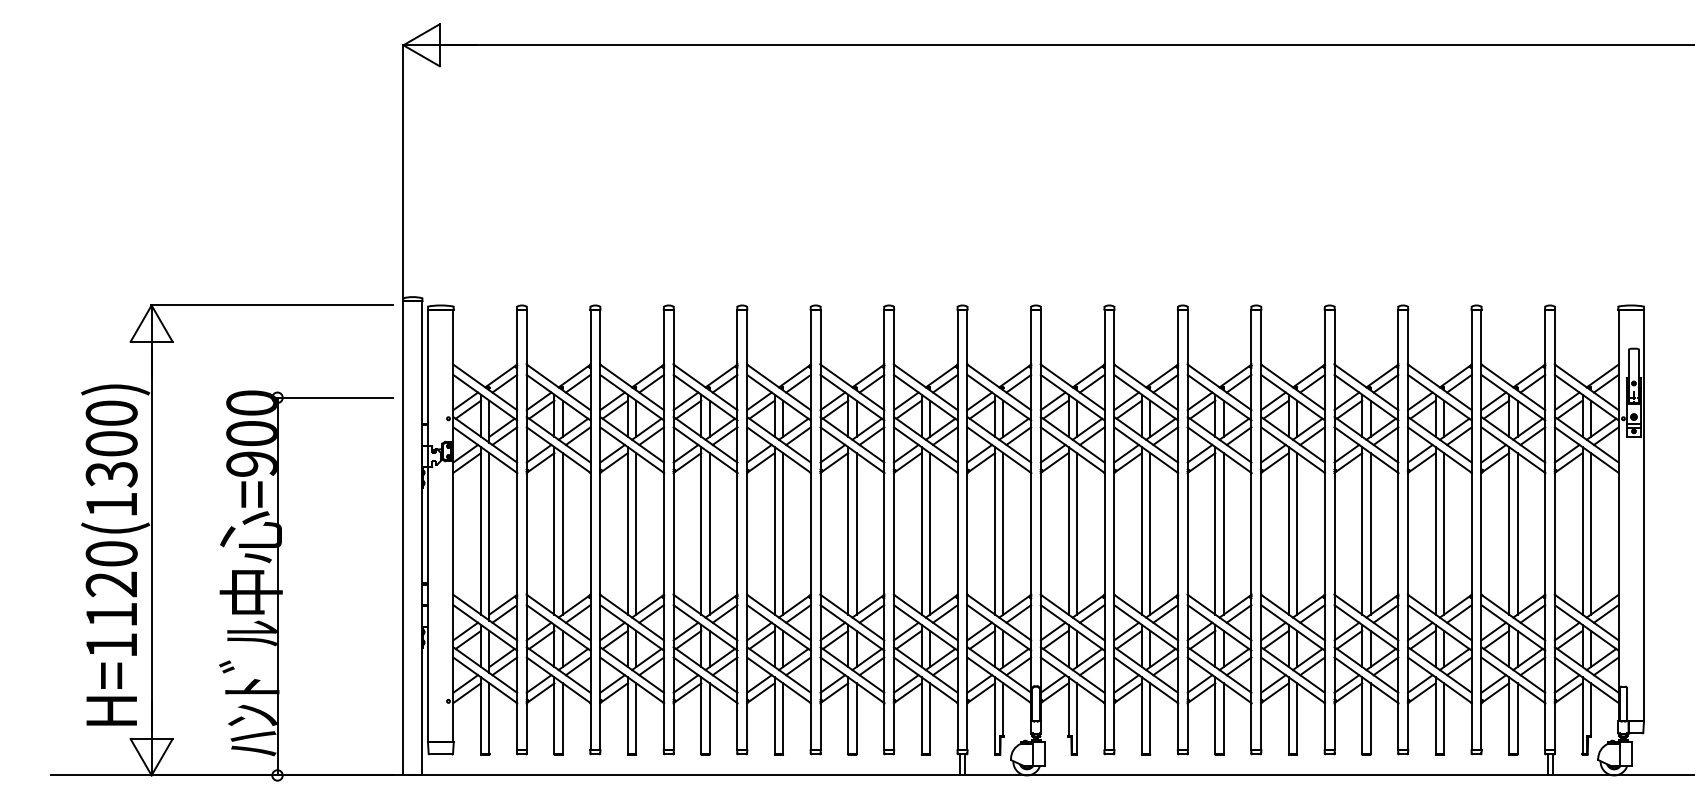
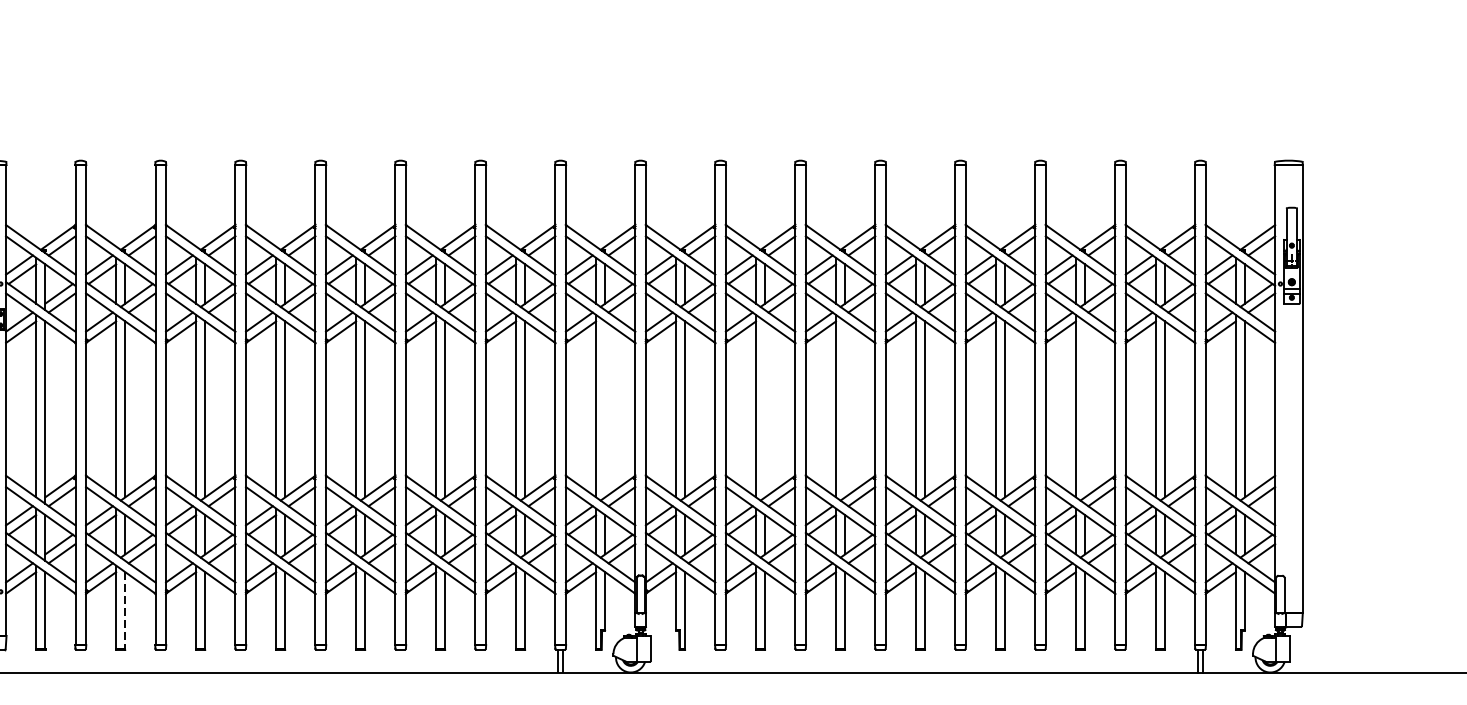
line: (1003, 533) -> (605, 409), removed
line: (1150, 533) -> (765, 409), removed
line: (1223, 533) -> (844, 409), removed
line: (1444, 533) -> (1085, 409), removed
line: (562, 719) -> (124, 611), solid -> dashed

